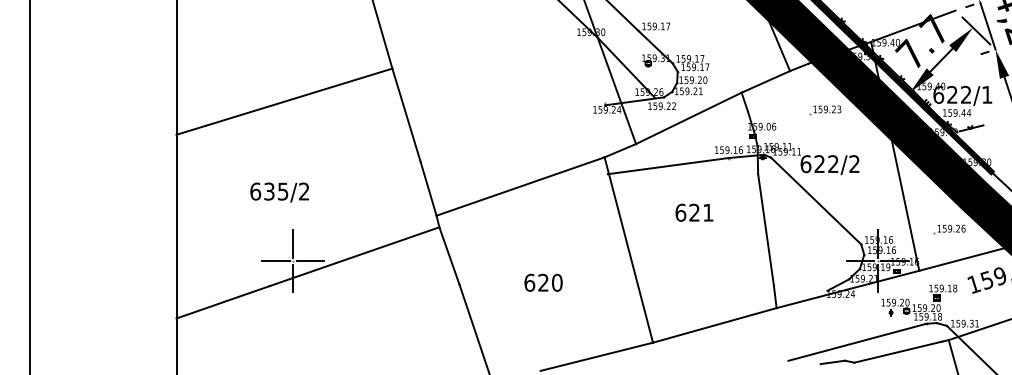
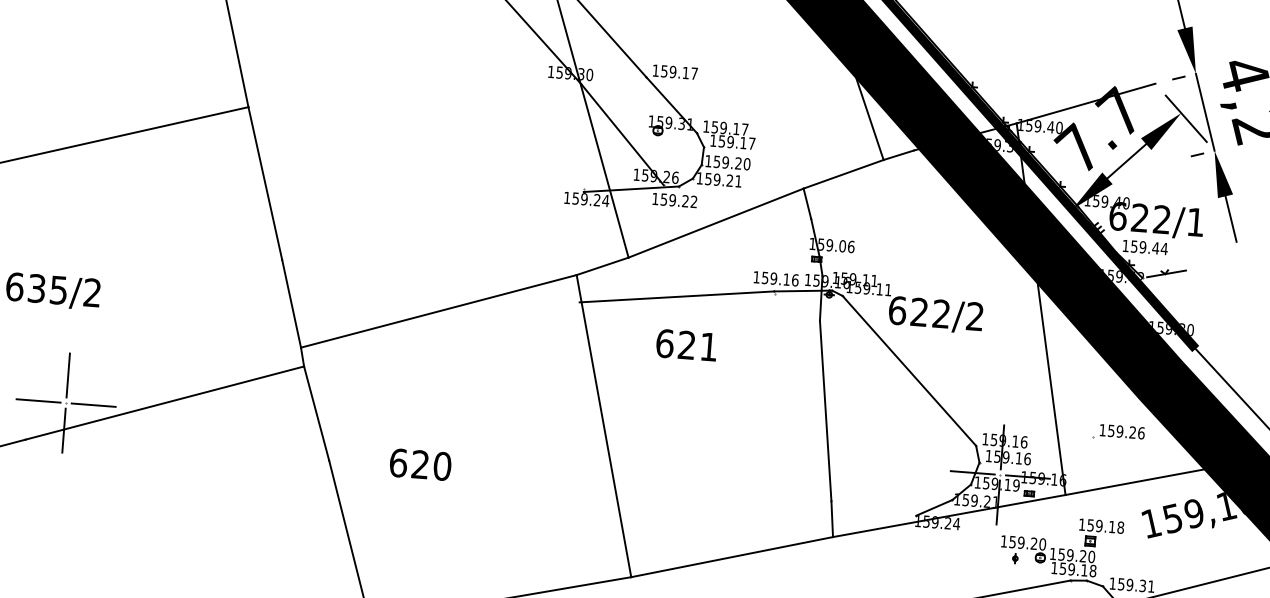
part: (825, 110) -> (935, 227), removed
text: (694, 212) -> (686, 344), moved
text: (543, 282) -> (420, 464), moved

